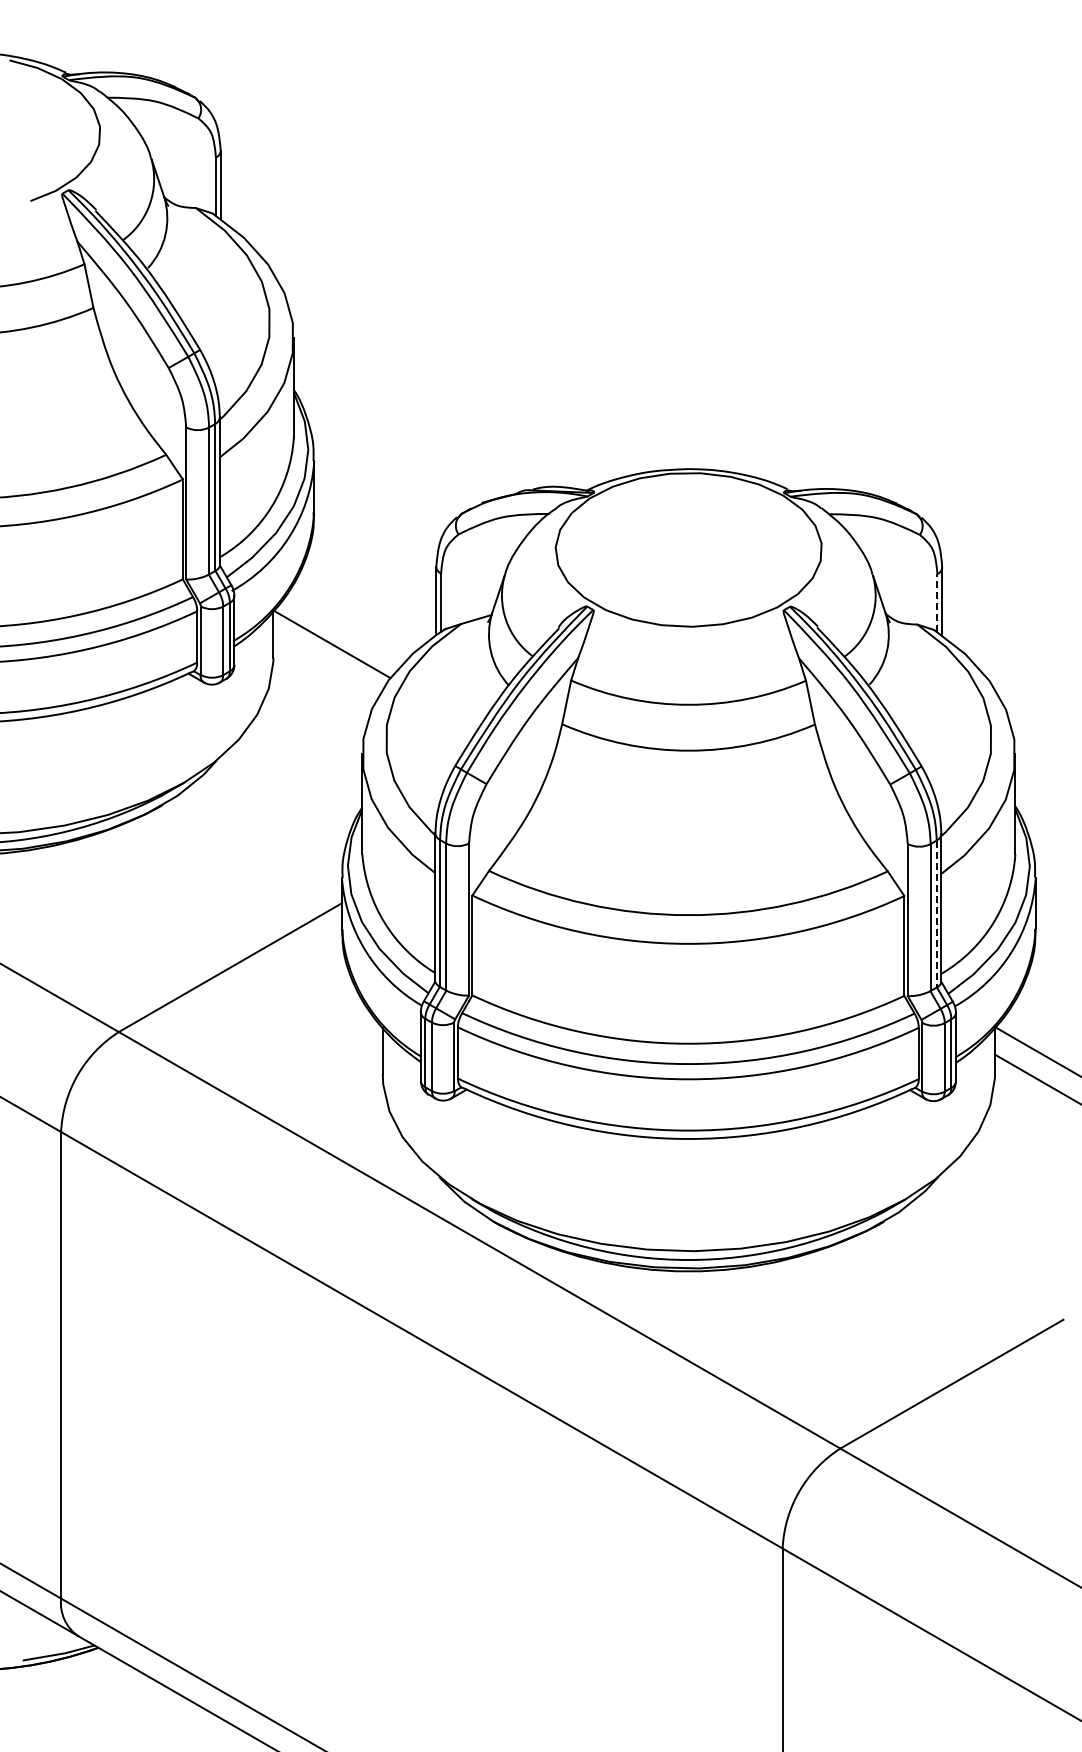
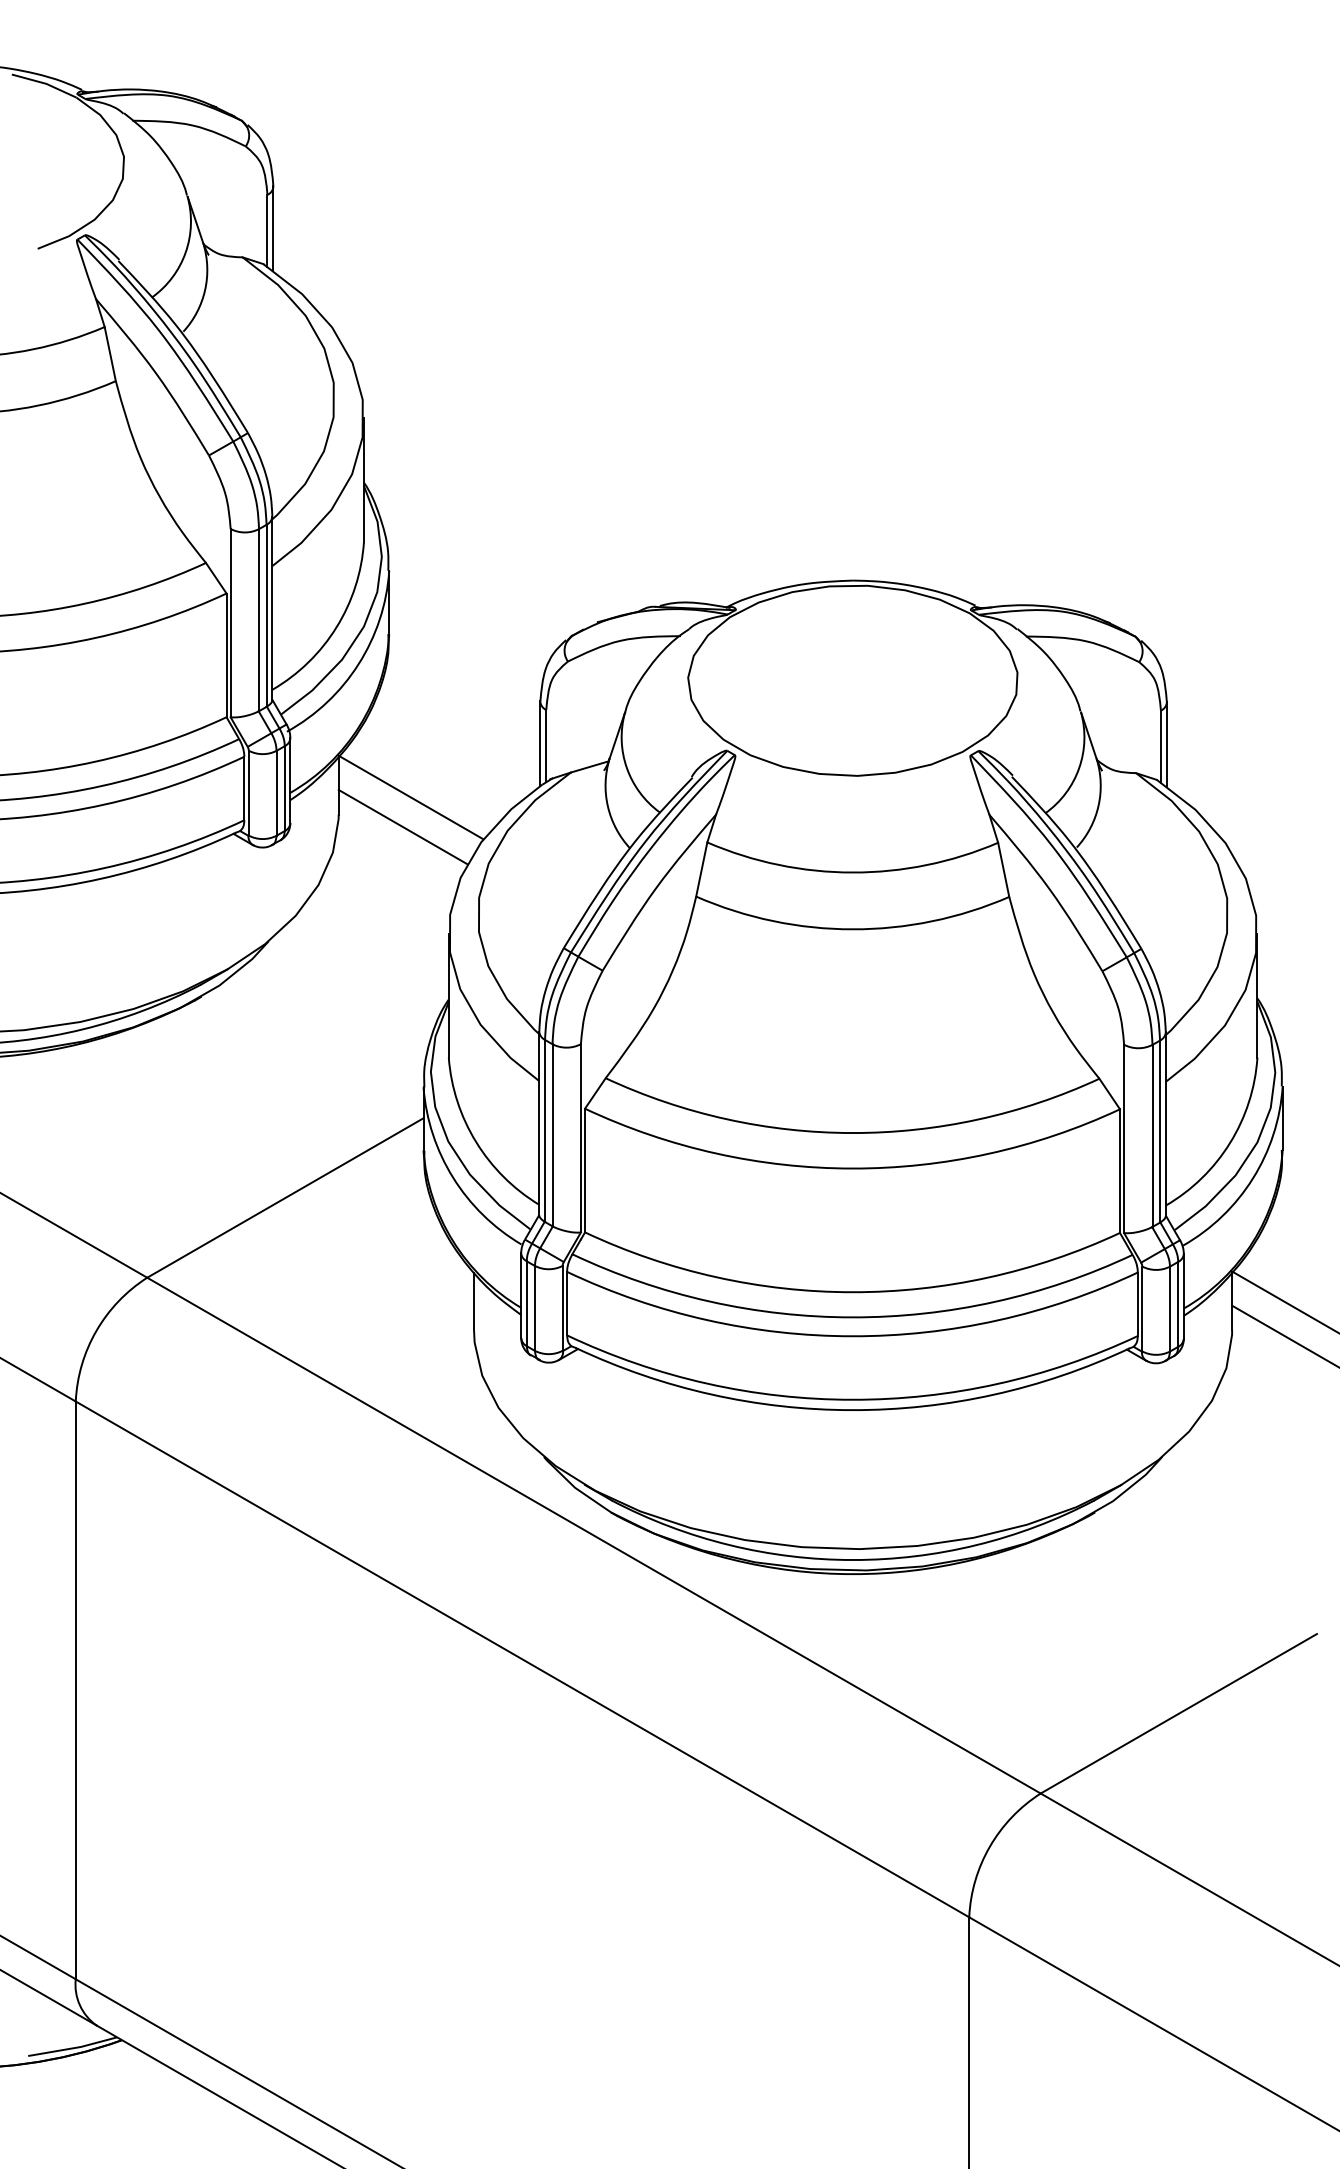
line: (937, 602) -> (1160, 745), dashed -> solid
line: (325, 668) -> (403, 827), added
line: (936, 914) -> (1159, 1132), dashed -> solid

